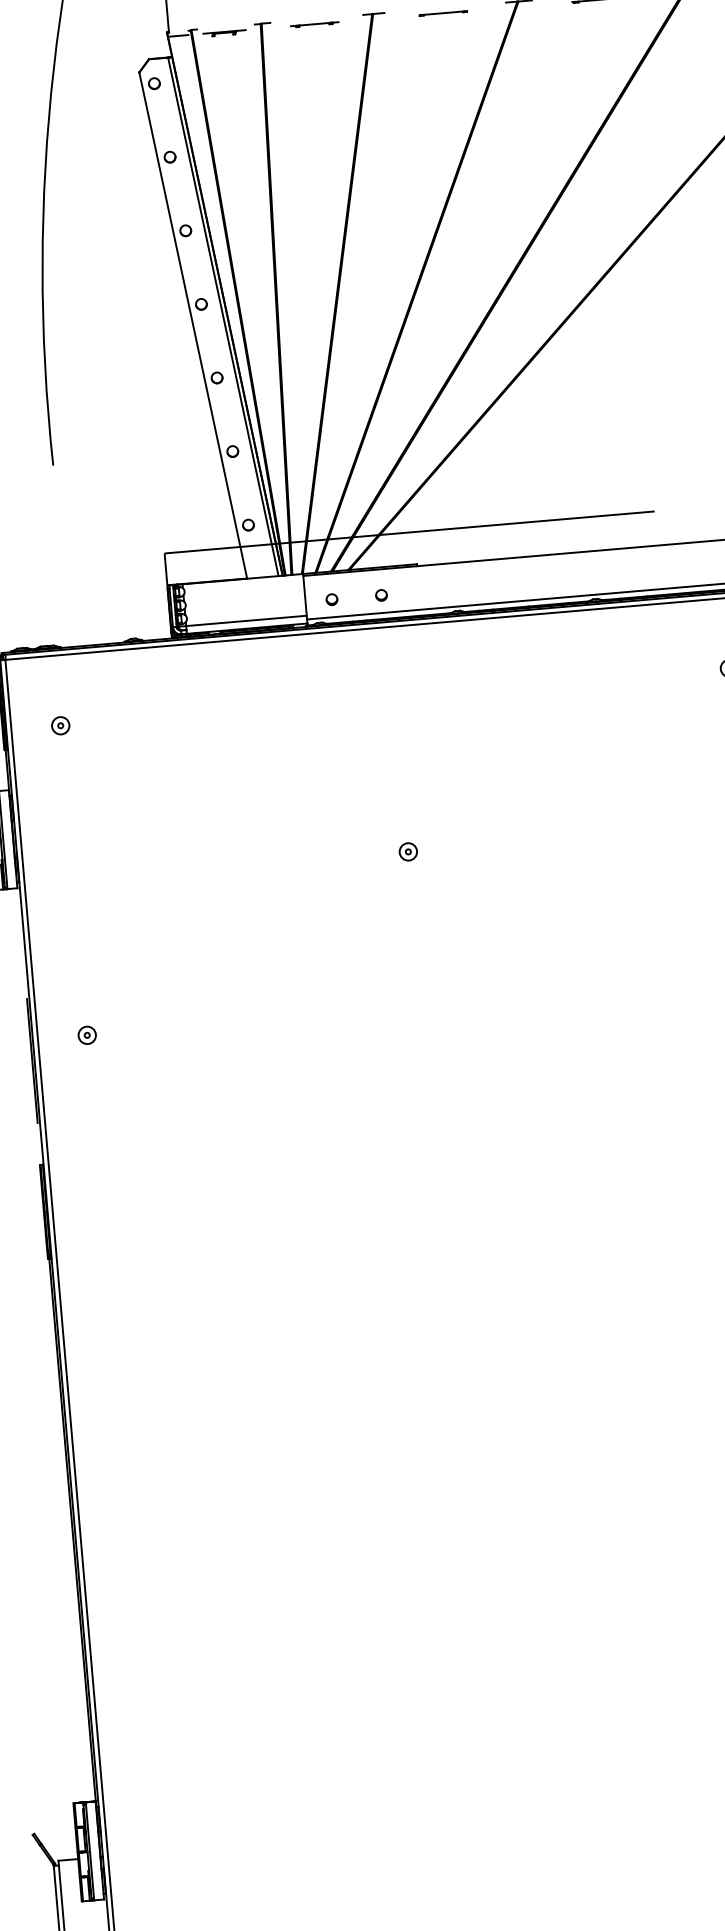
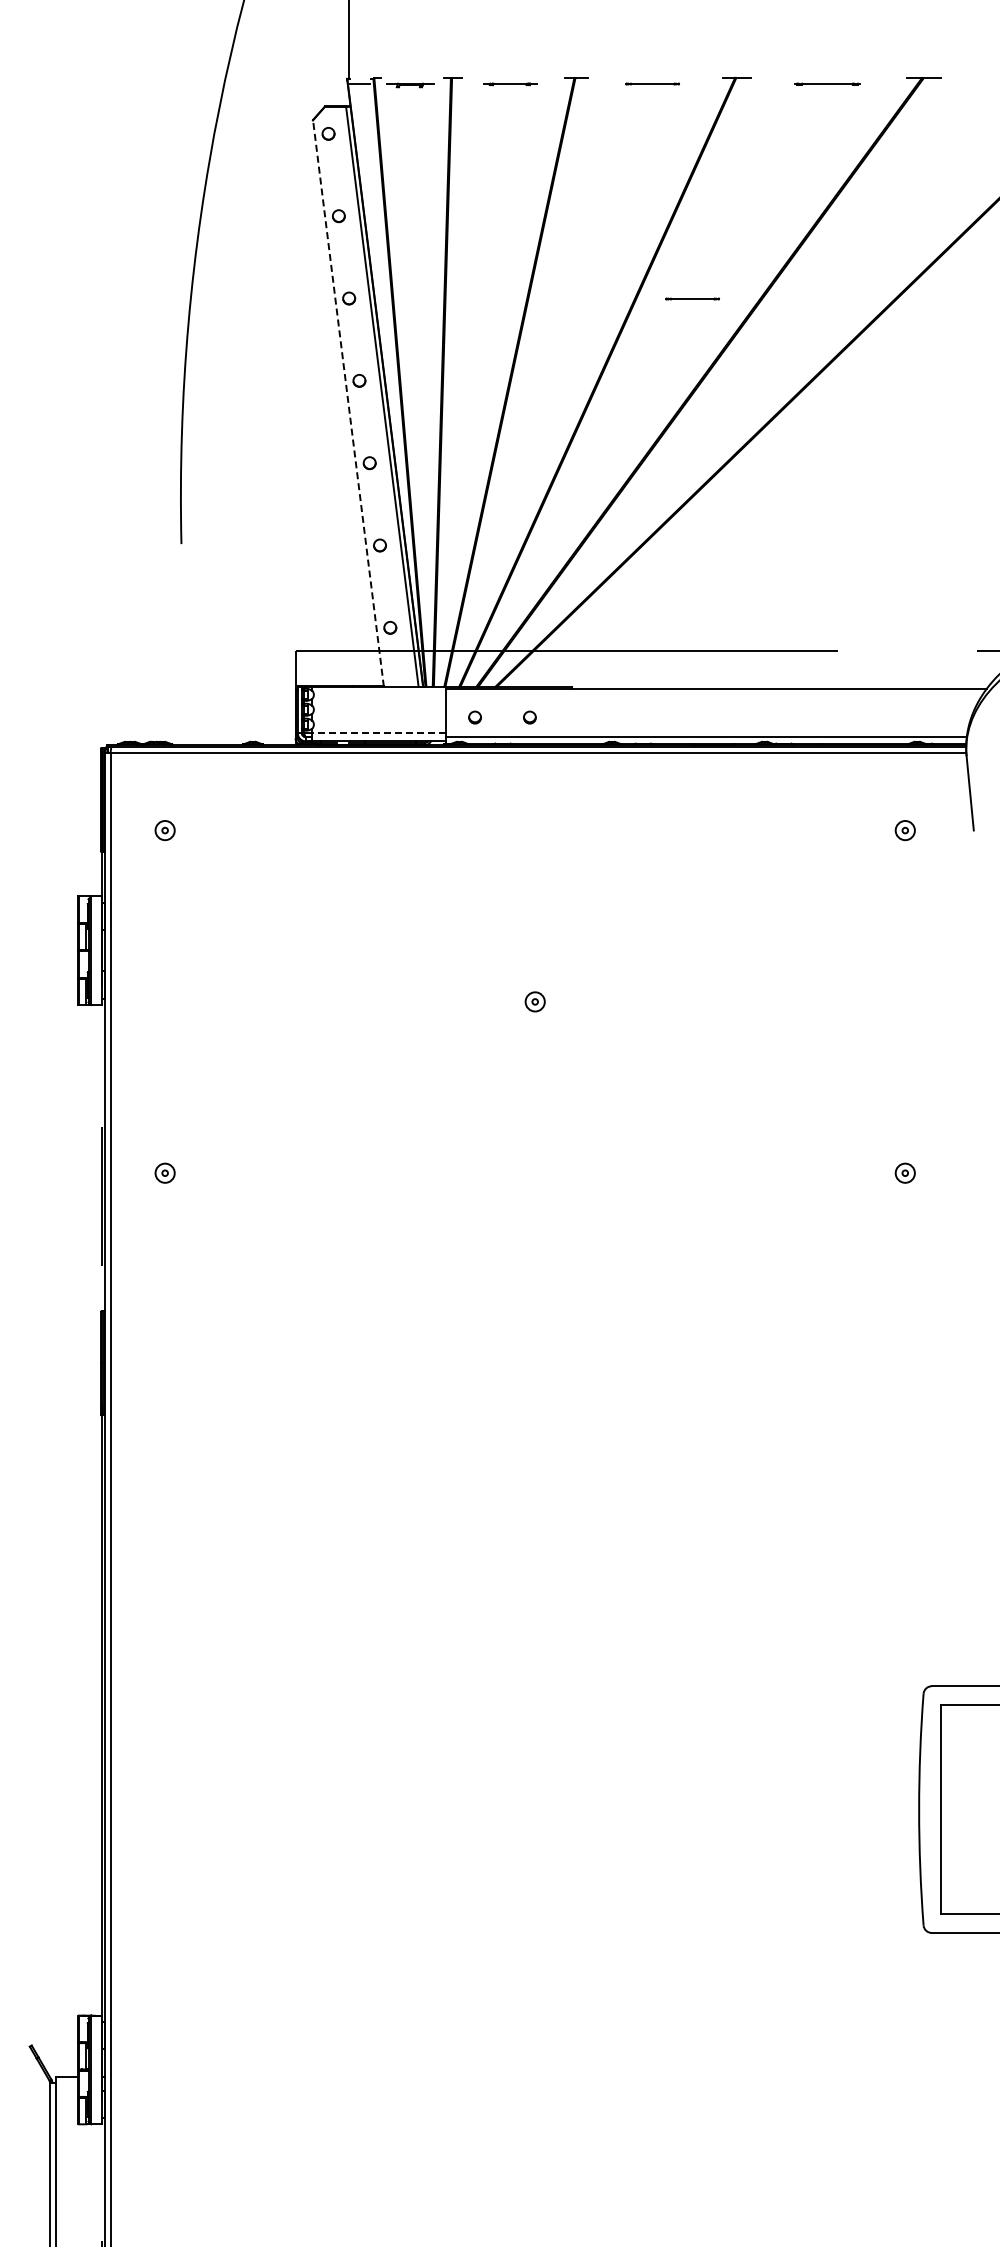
part: (495, 204) -> (692, 298), added
line: (193, 324) -> (348, 402), solid -> dashed
line: (246, 620) -> (379, 732), solid -> dashed

